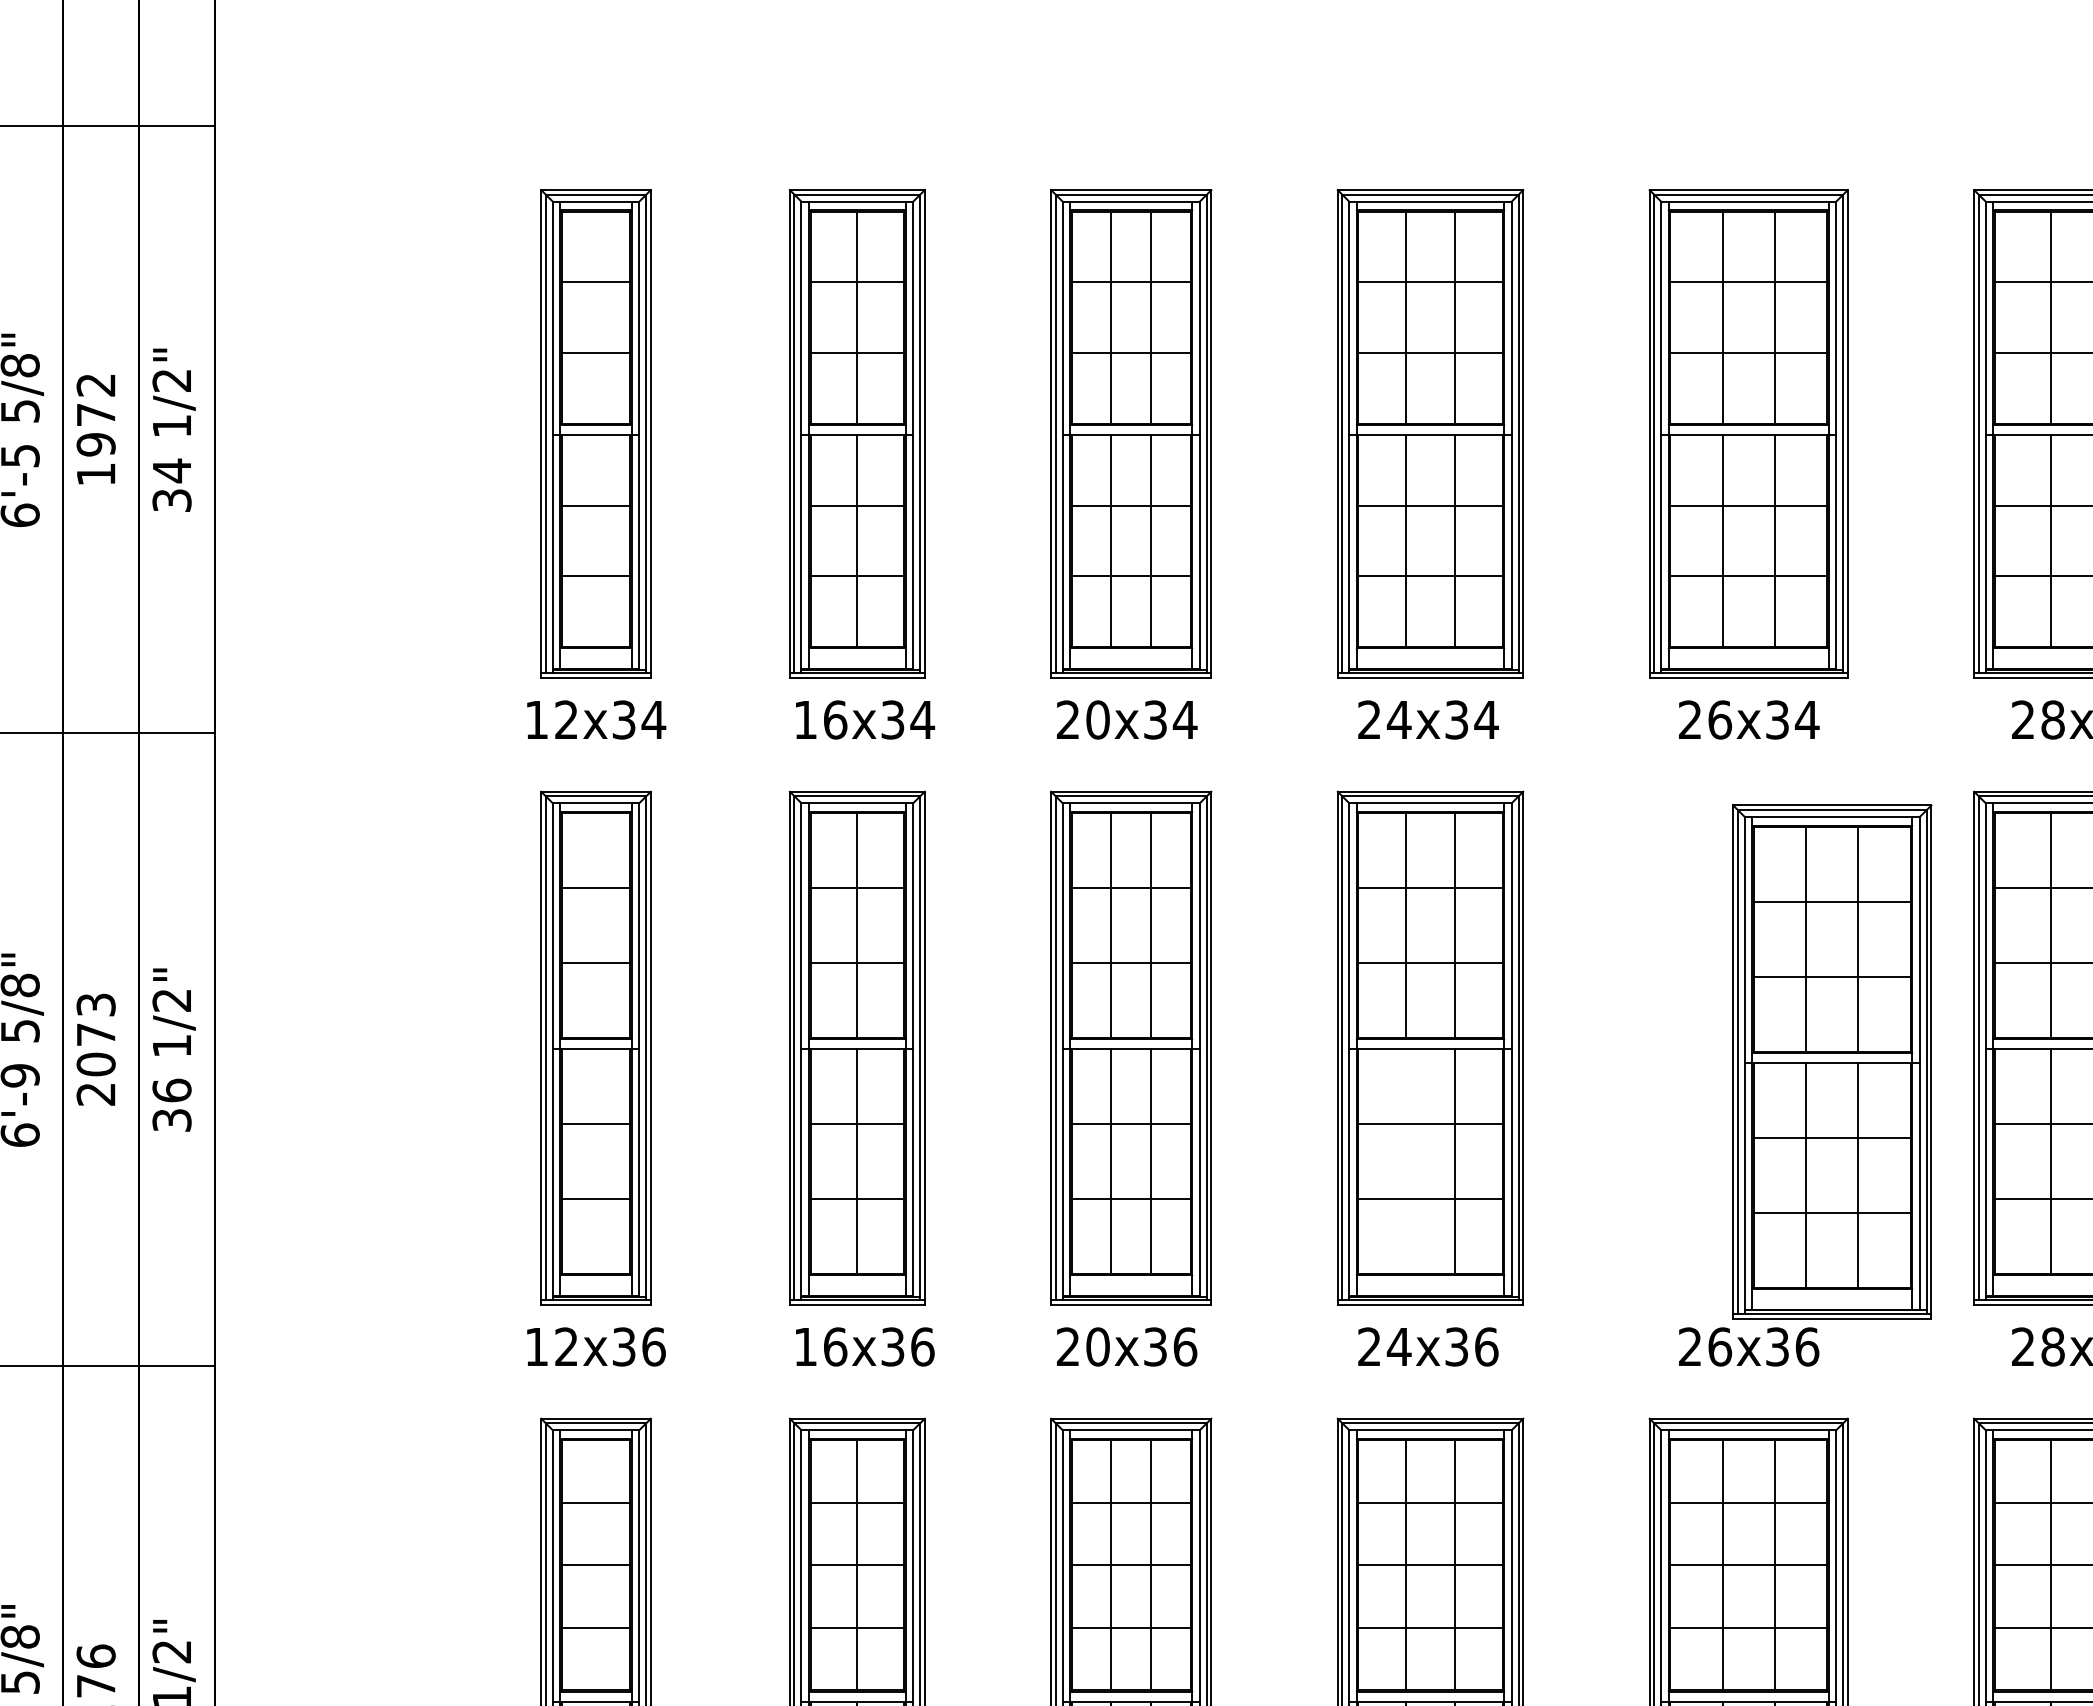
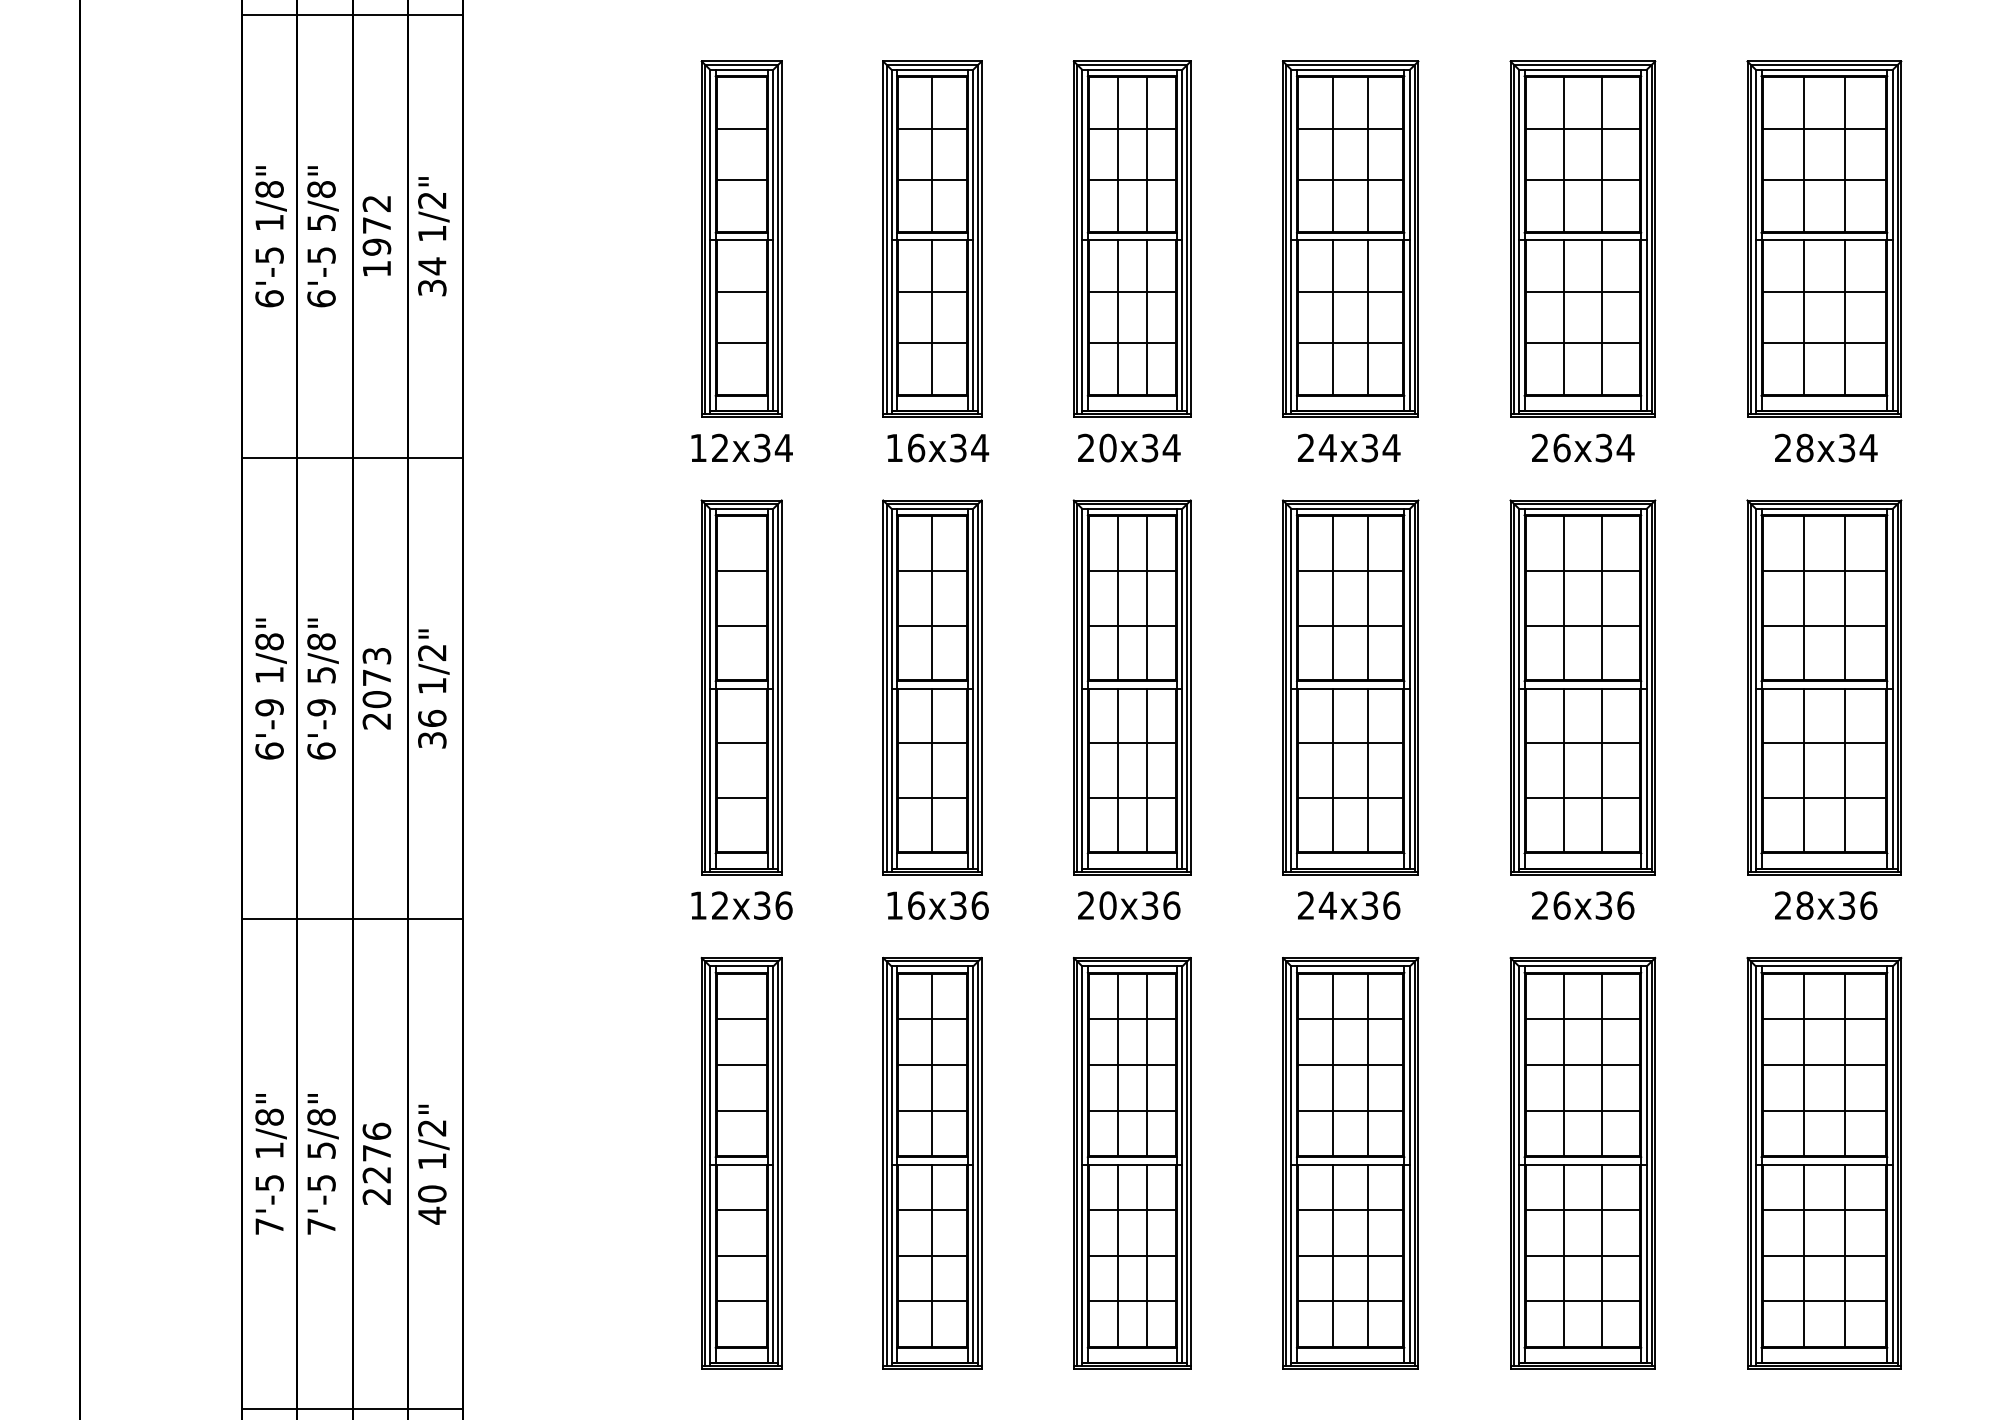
part: (1831, 1061) -> (1582, 687), moved
line: (1406, 1161) -> (1333, 770), added

